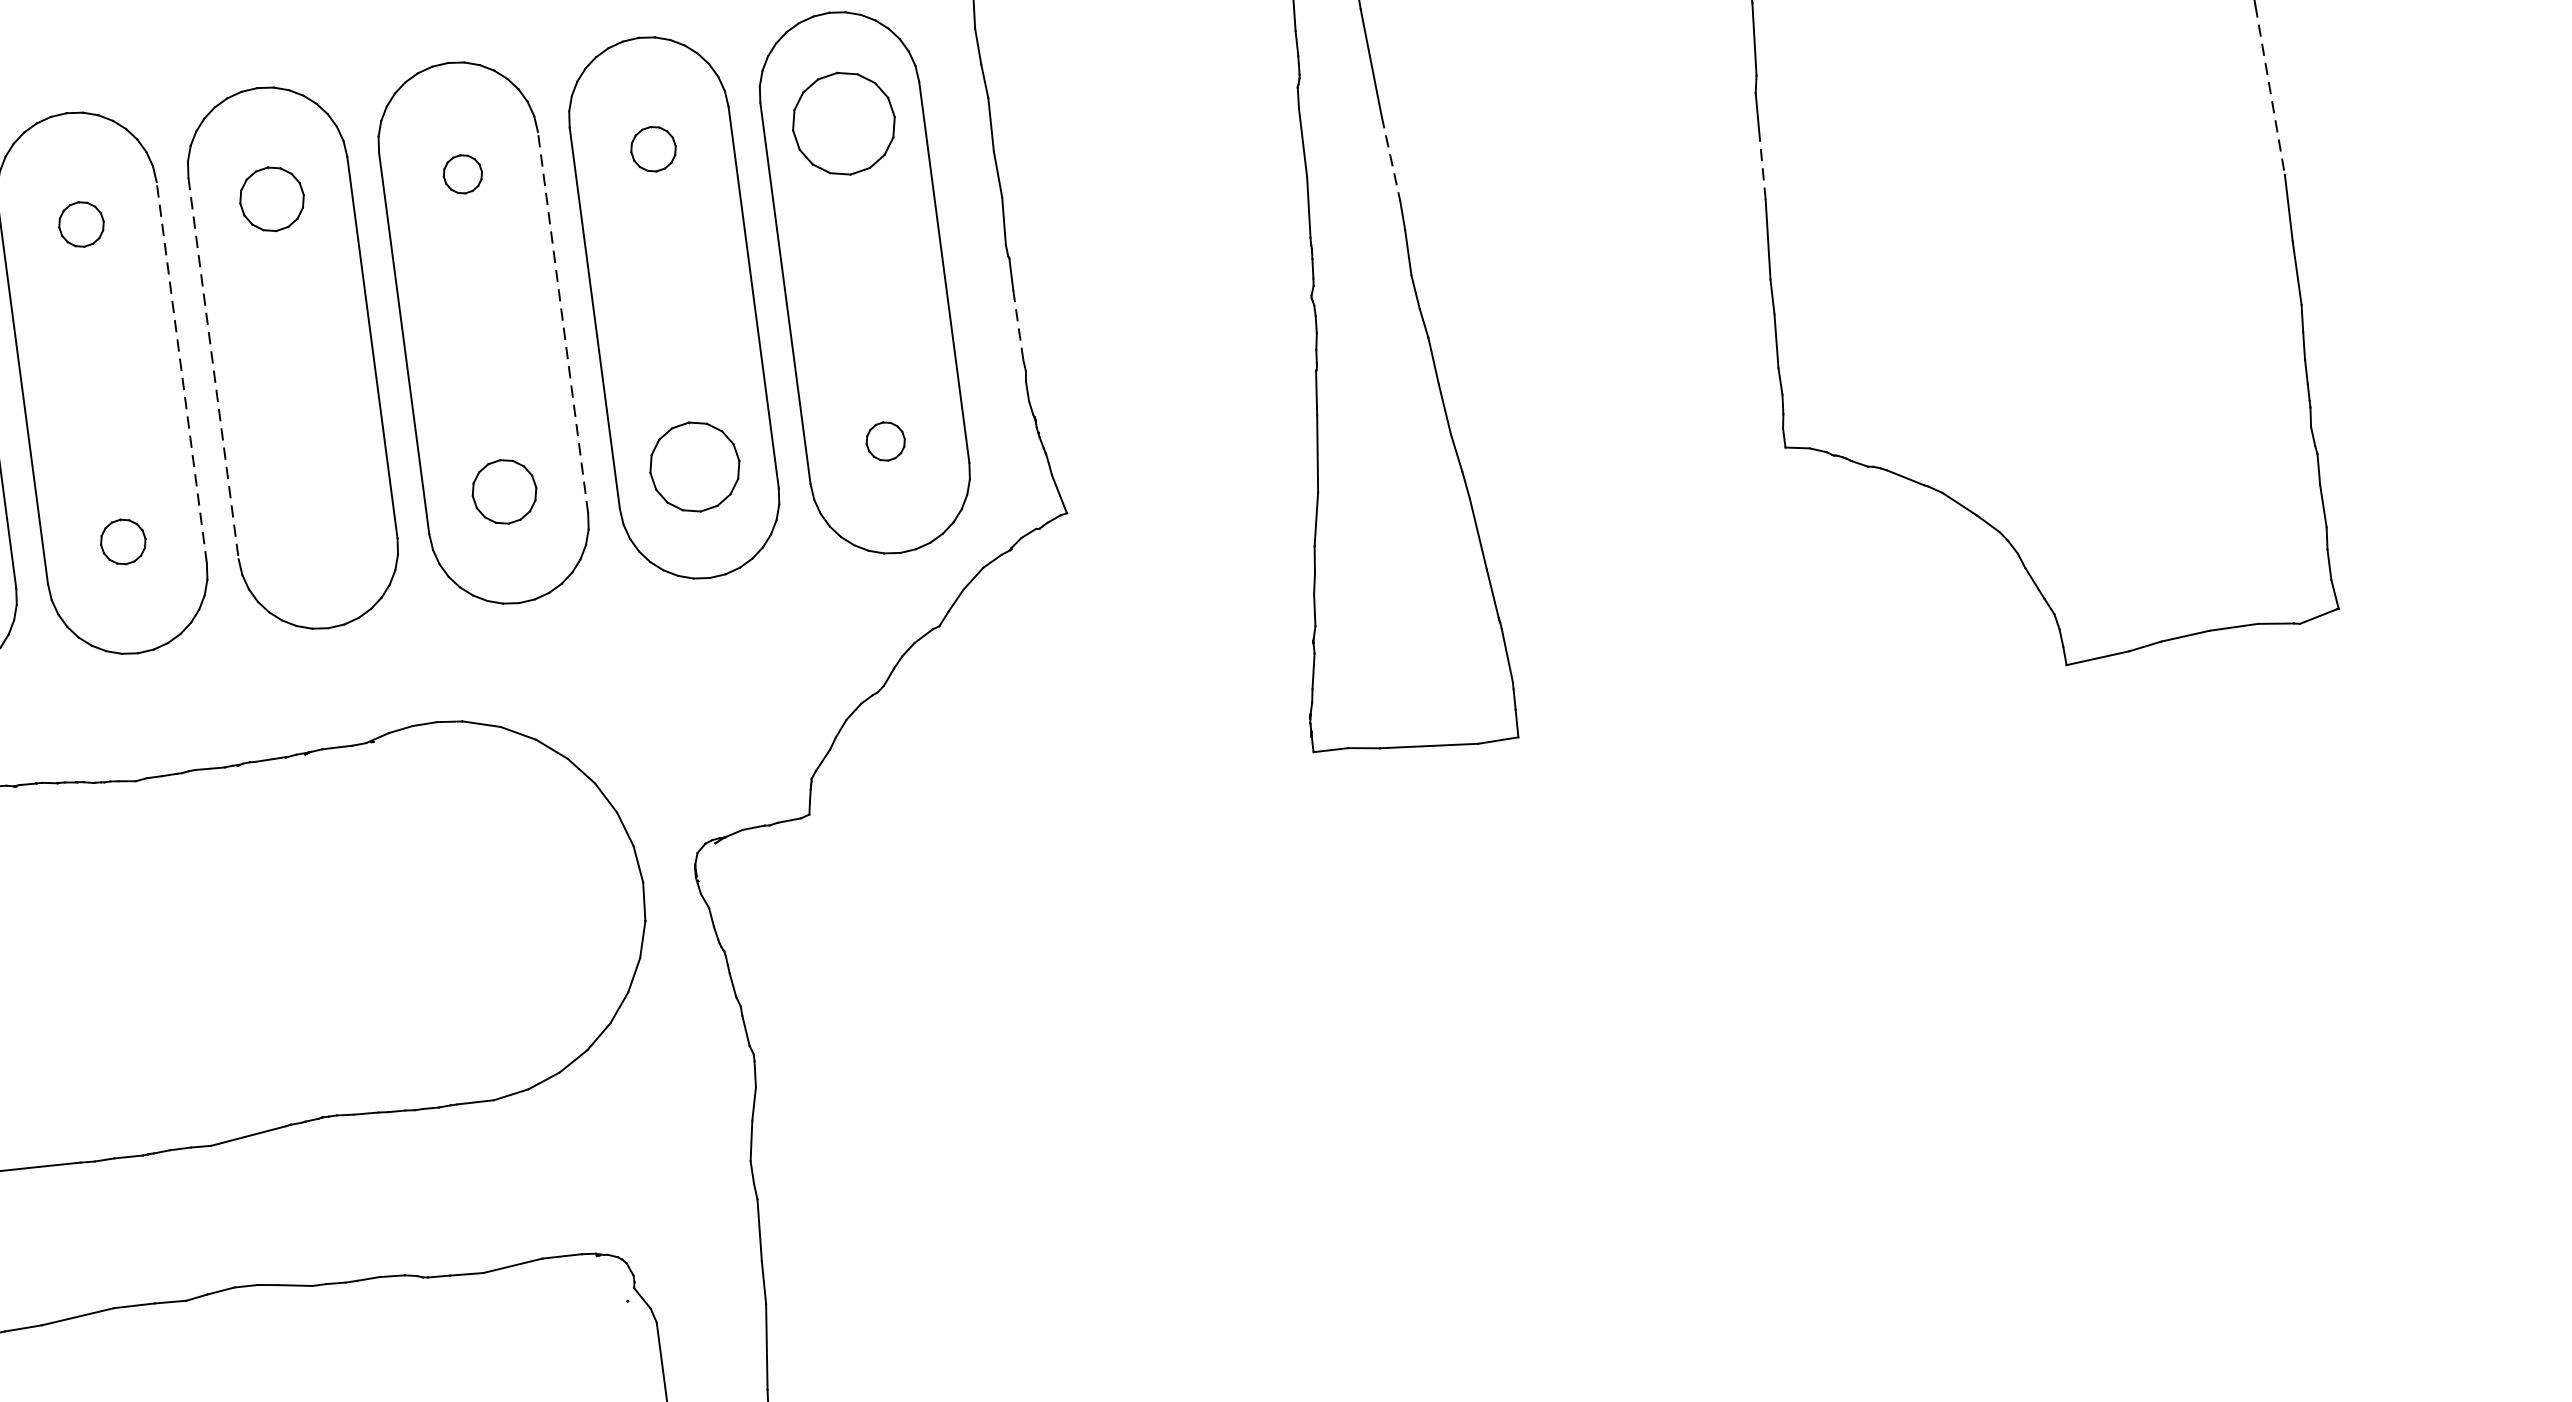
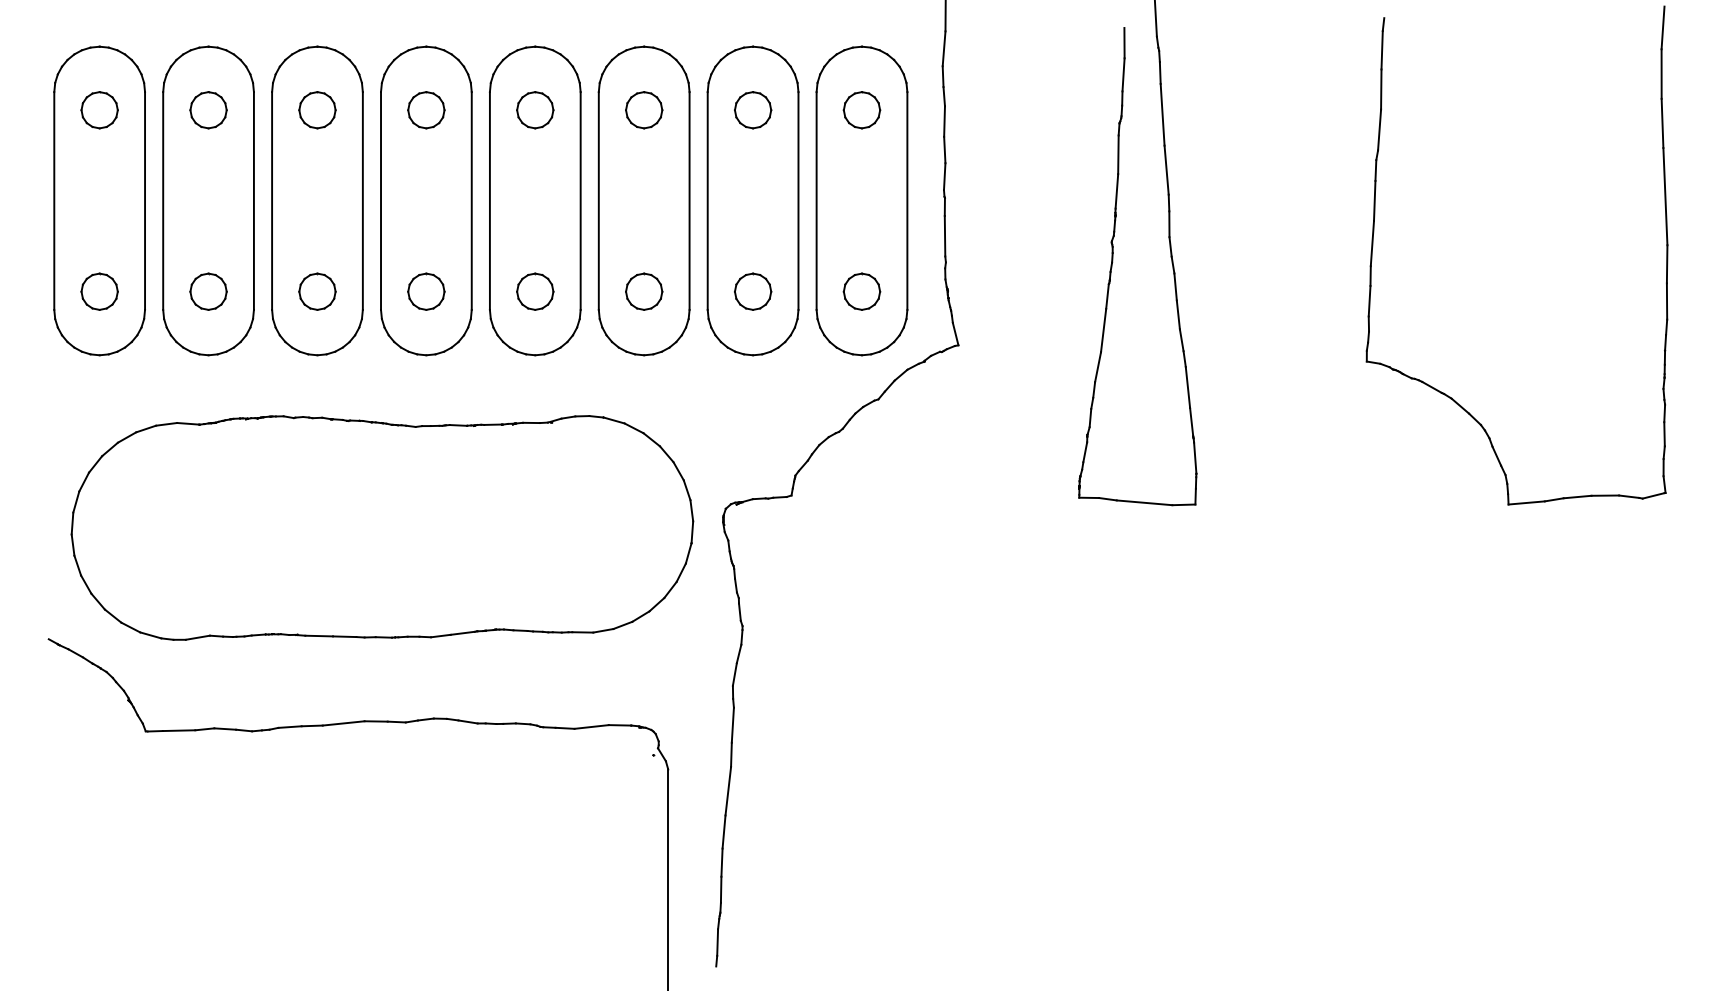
line: (2270, 89) -> (1665, 196), dashed -> solid
part: (843, 124) -> (861, 110), size x0.62
part: (654, 149) -> (753, 110), size x1.43
line: (1390, 159) -> (1166, 170), dashed -> solid
line: (1761, 163) -> (1374, 200), dashed -> solid
part: (463, 174) -> (644, 110), size x1.67
part: (81, 224) -> (426, 110), size x1.43
line: (563, 323) -> (689, 201), dashed -> solid
line: (1019, 325) -> (945, 236), dashed -> solid
line: (212, 369) -> (489, 201), dashed -> solid
line: (181, 373) -> (471, 201), dashed -> solid
part: (884, 441) -> (861, 291), size x1.67
part: (695, 466) -> (753, 291), size x0.71
part: (314, 516) -> (535, 291), added
part: (123, 541) -> (426, 291), size x1.43

